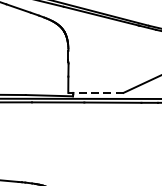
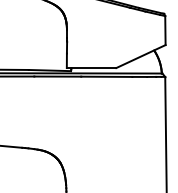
line: (95, 93) -> (91, 68), dashed -> solid

